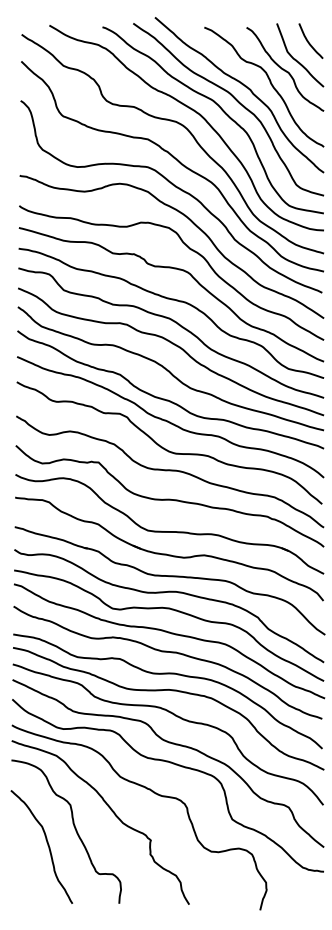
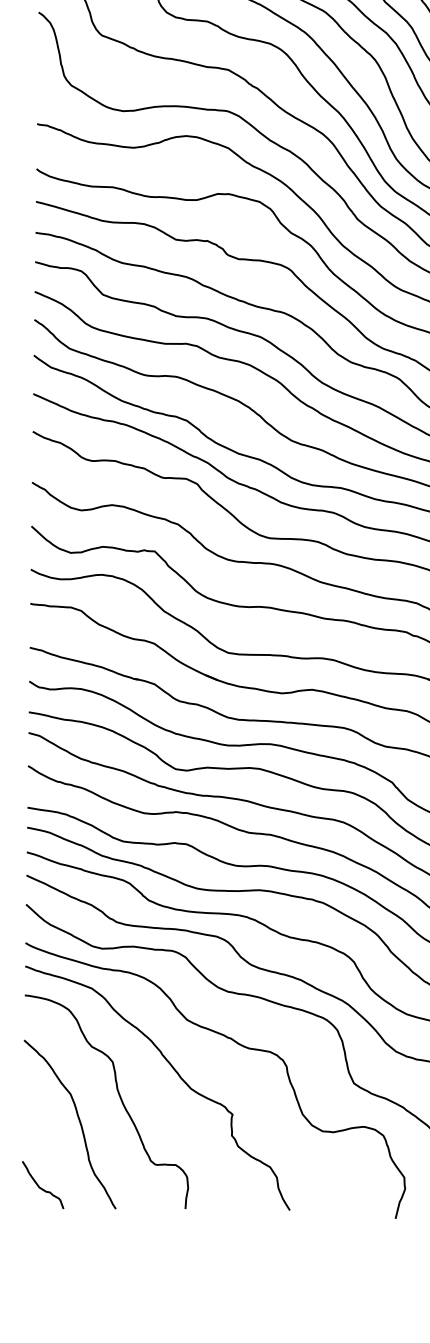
curve: (21, 887) -> (39, 1184), added

